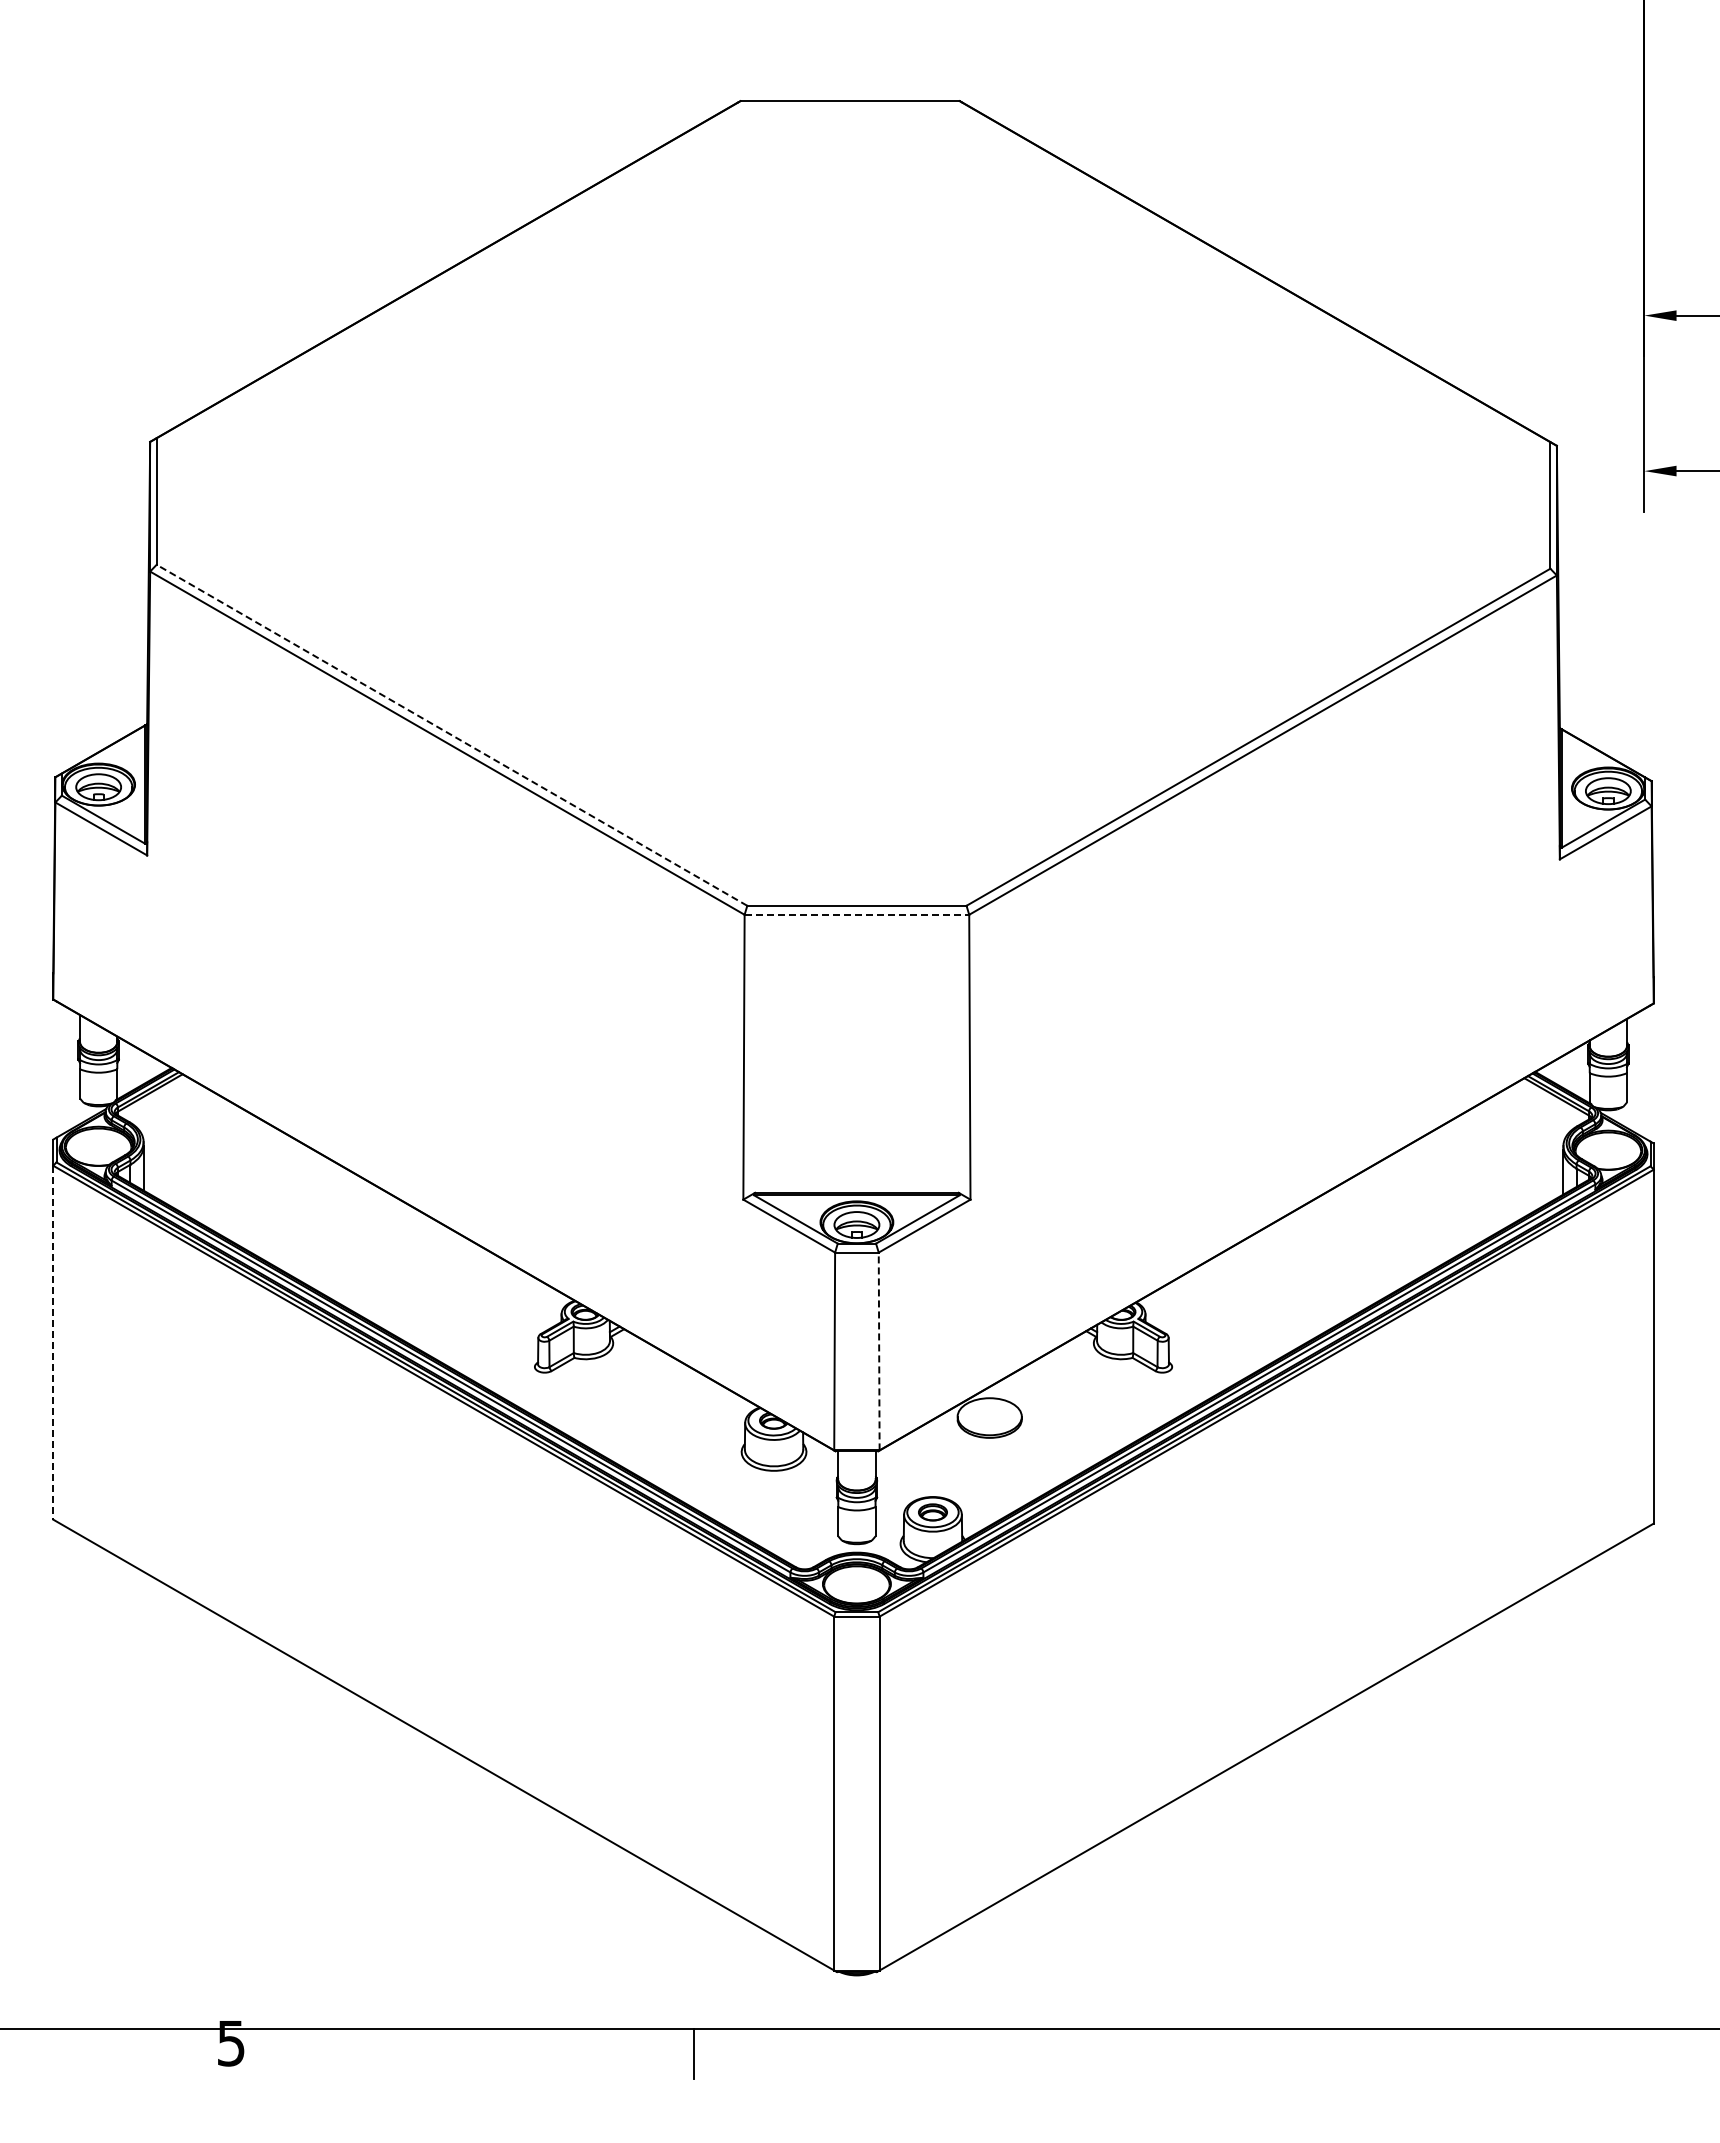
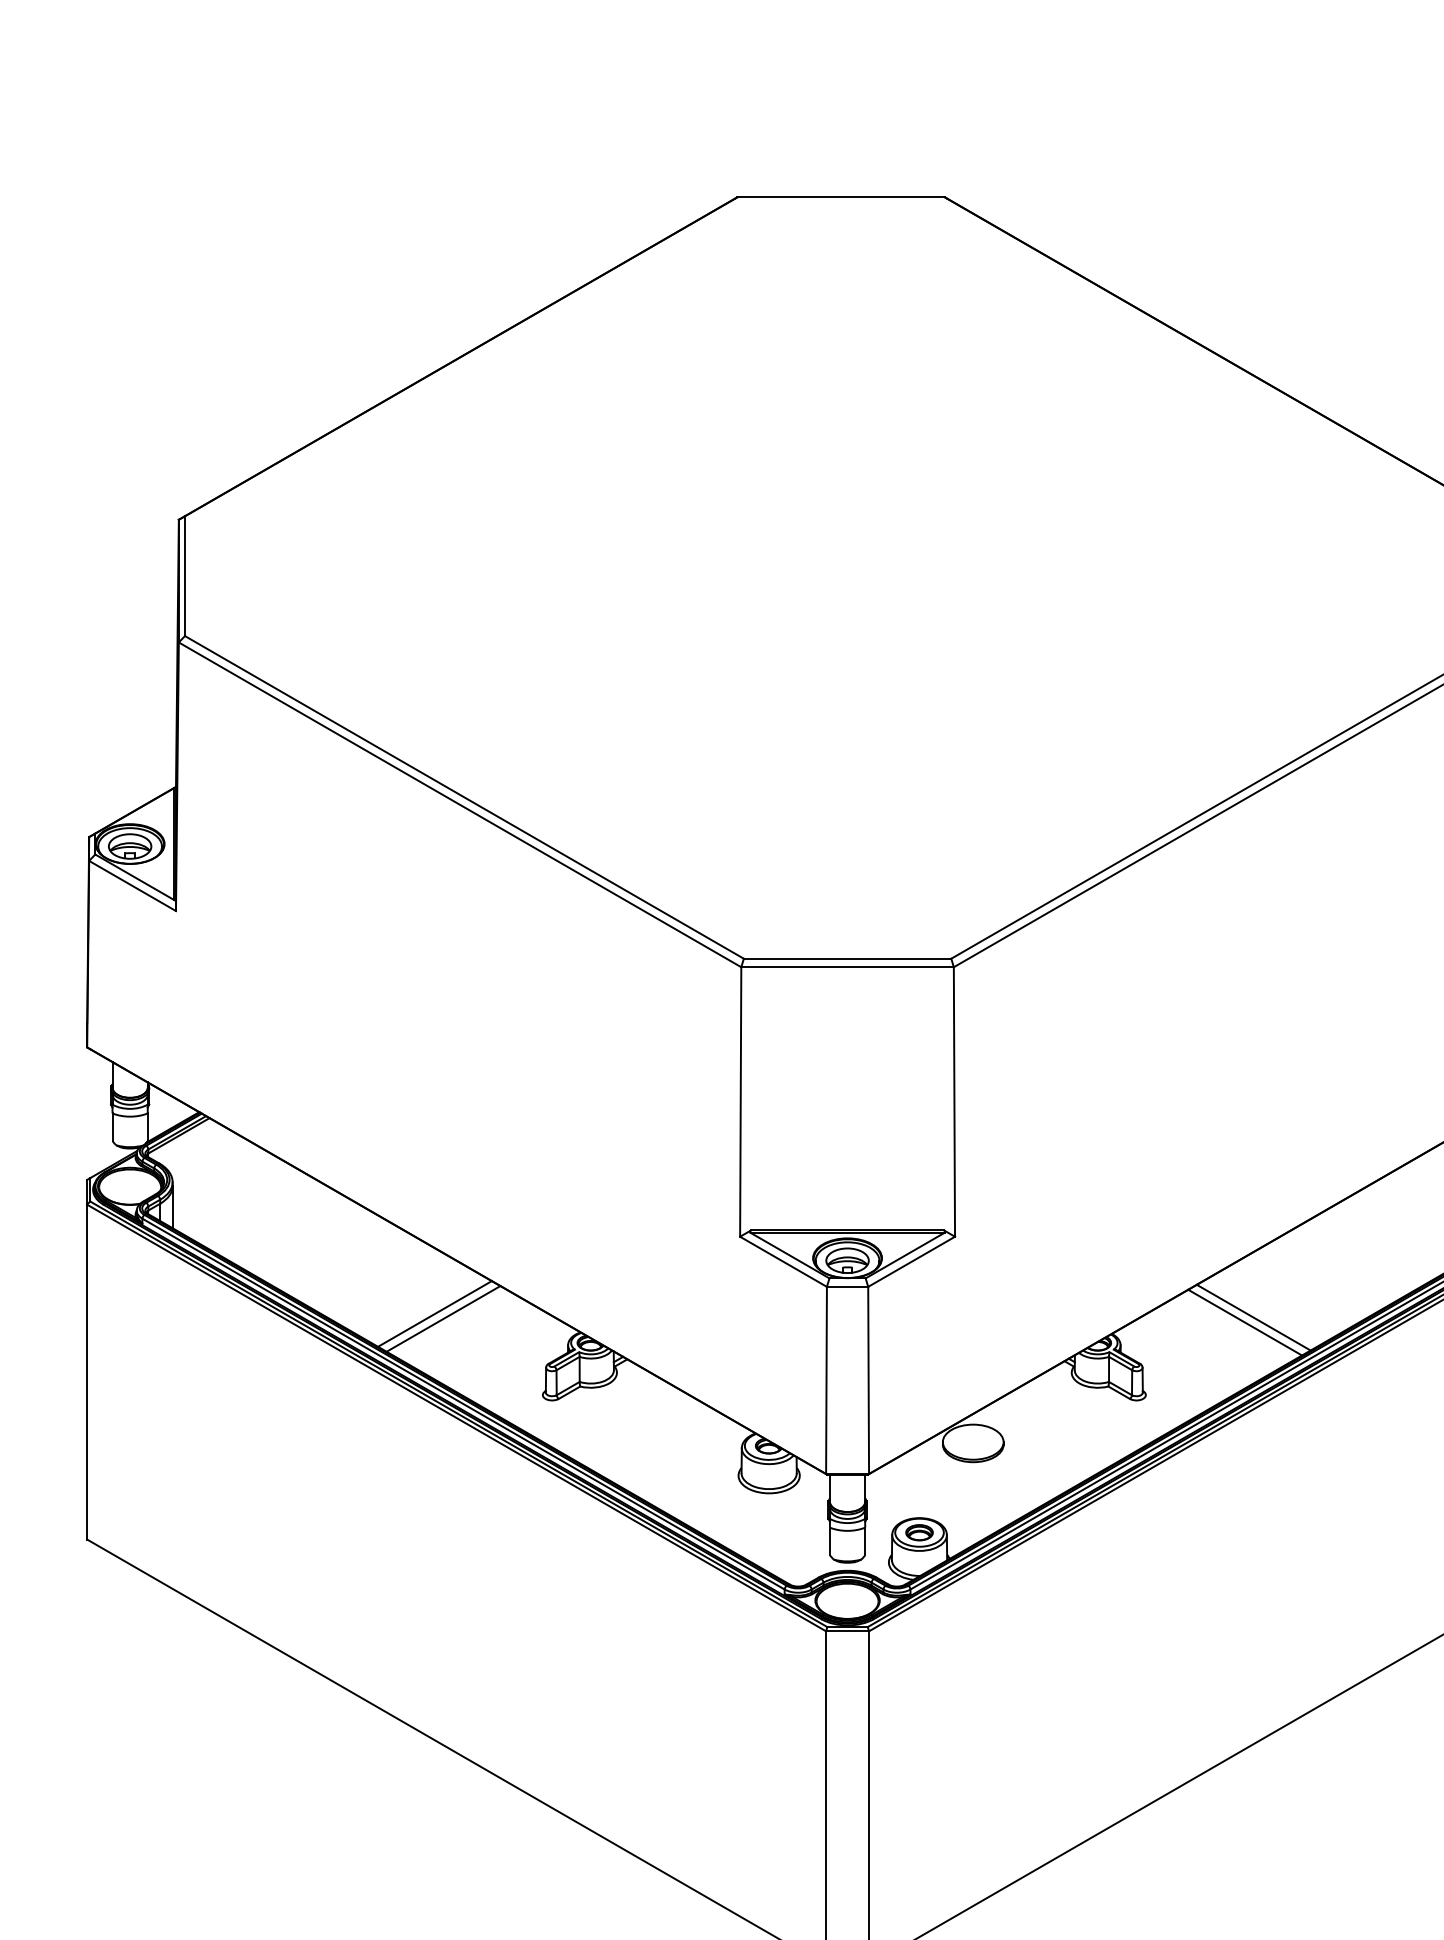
line: (451, 735) -> (463, 797), dashed -> solid
line: (857, 914) -> (848, 966), dashed -> solid
line: (420, 1280) -> (434, 1313), added
line: (1286, 1284) -> (1254, 1317), added
line: (429, 1286) -> (443, 1318), added
line: (1276, 1290) -> (1244, 1322), added
line: (53, 1342) -> (87, 1371), dashed -> solid
line: (879, 1351) -> (868, 1380), dashed -> solid

